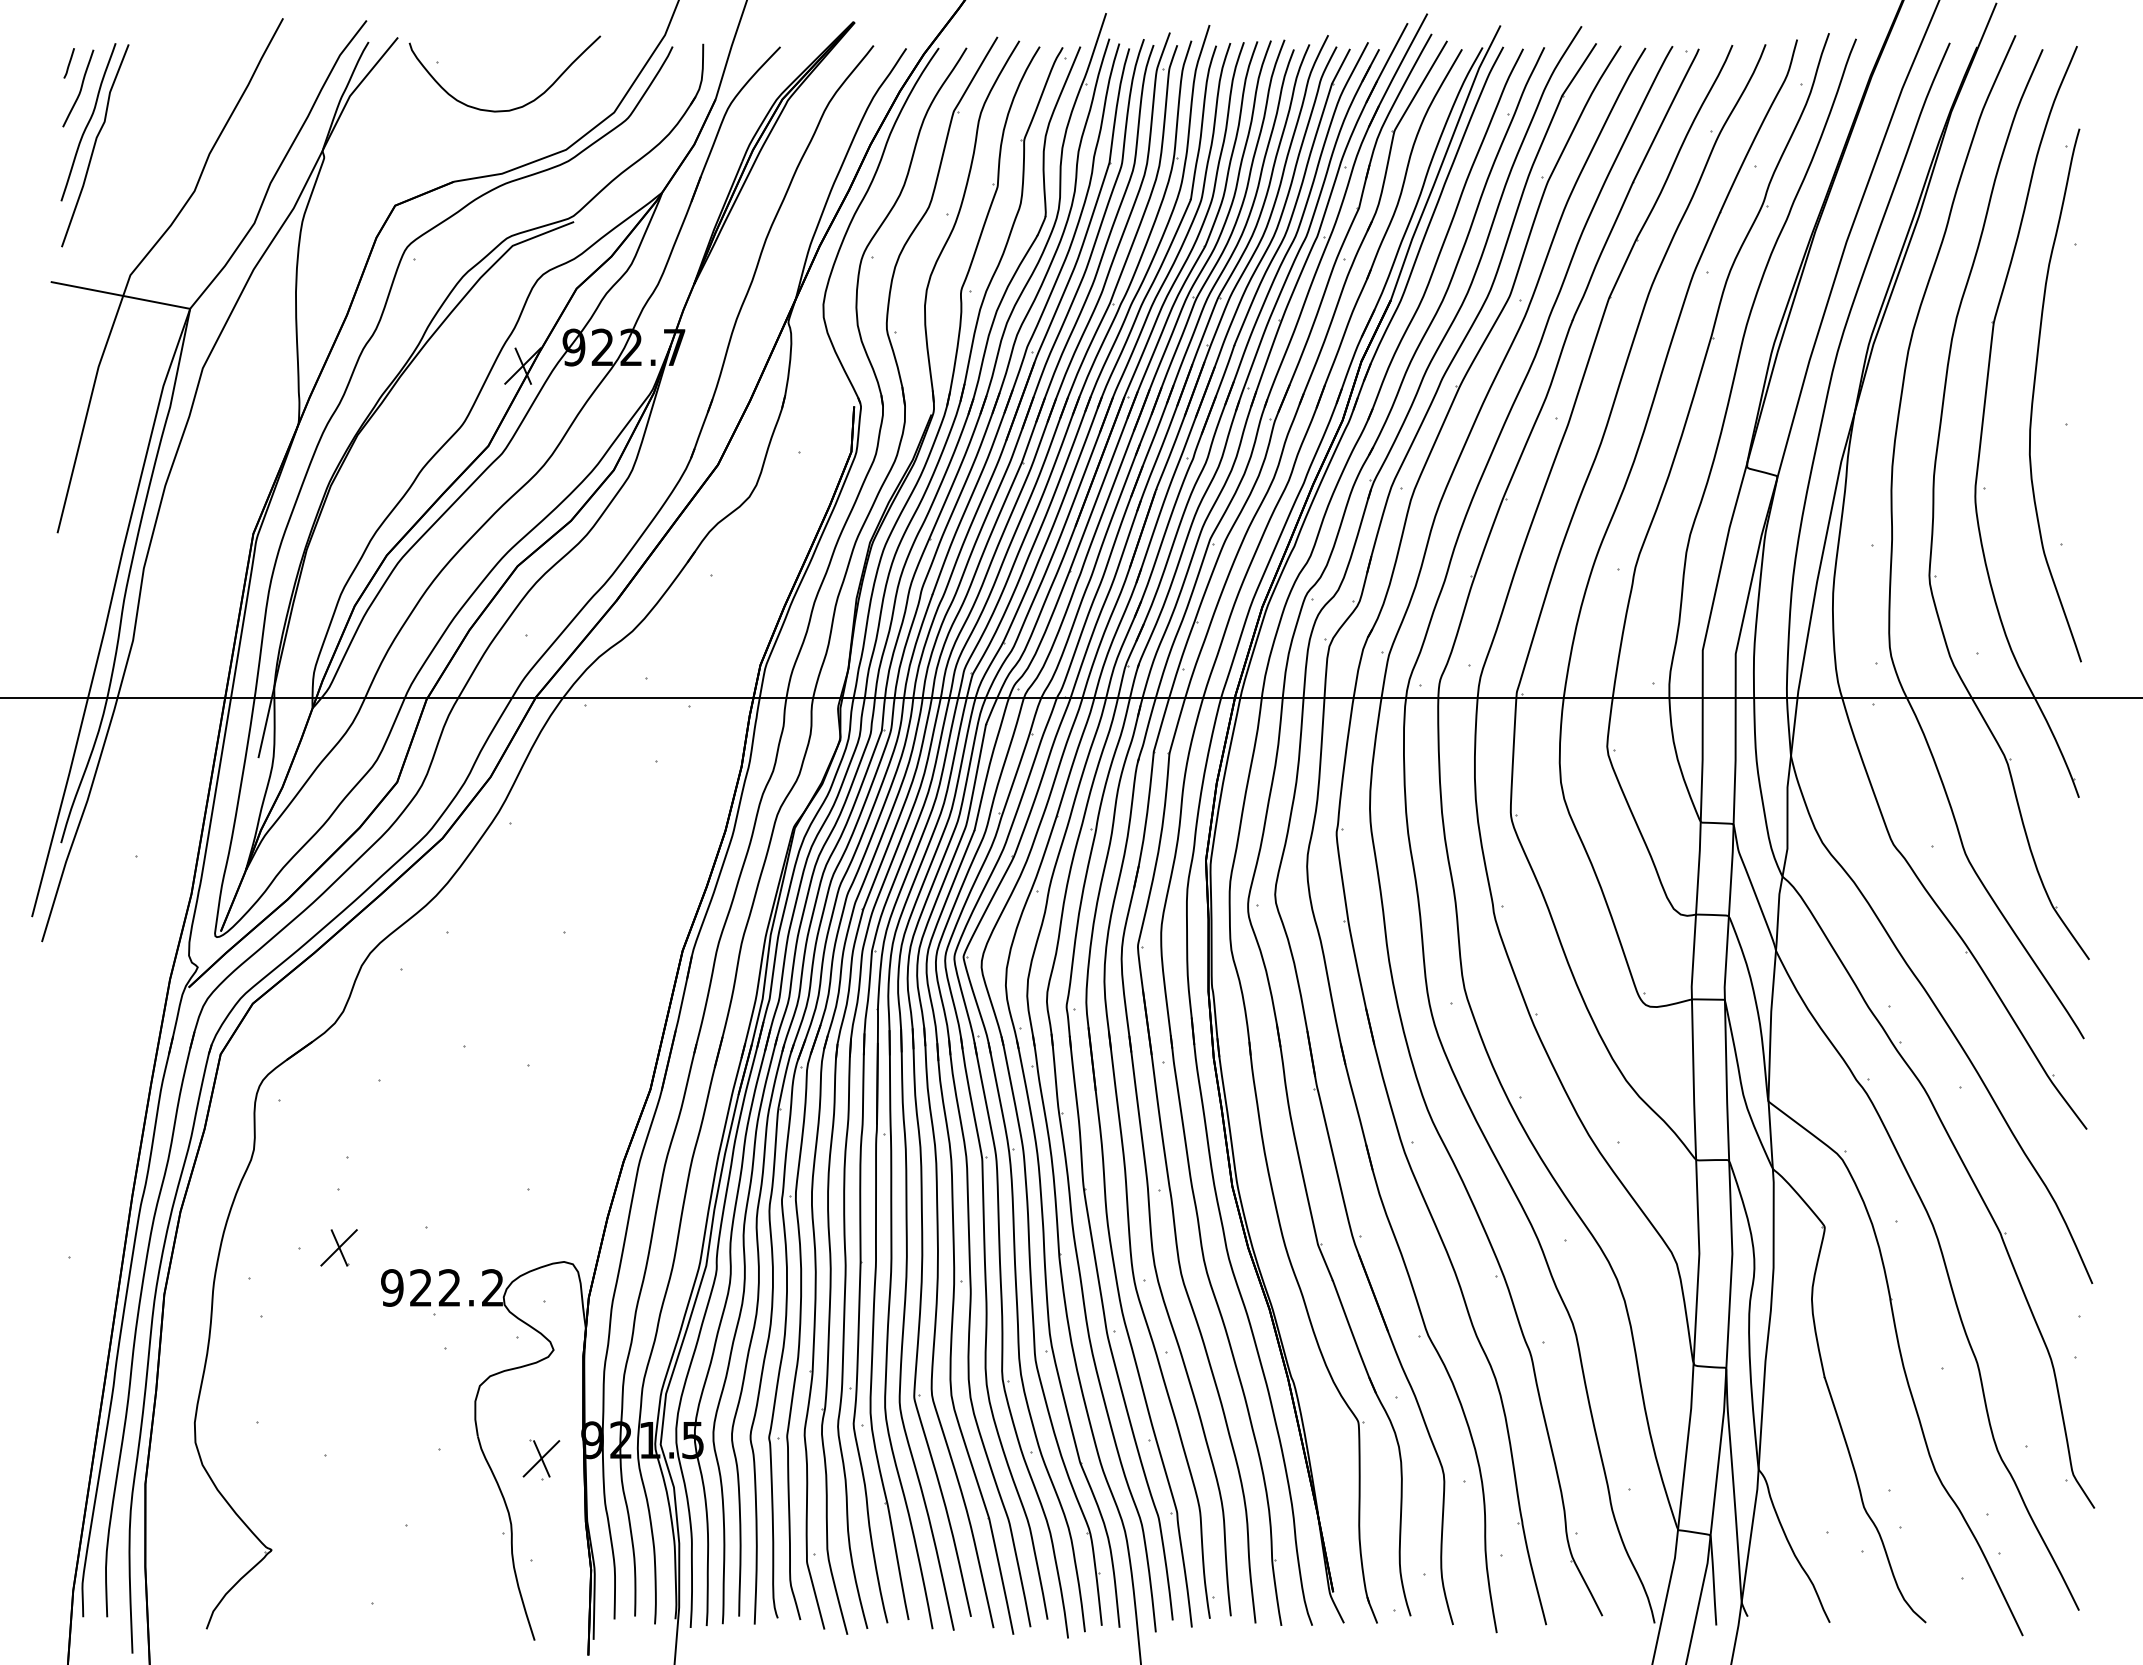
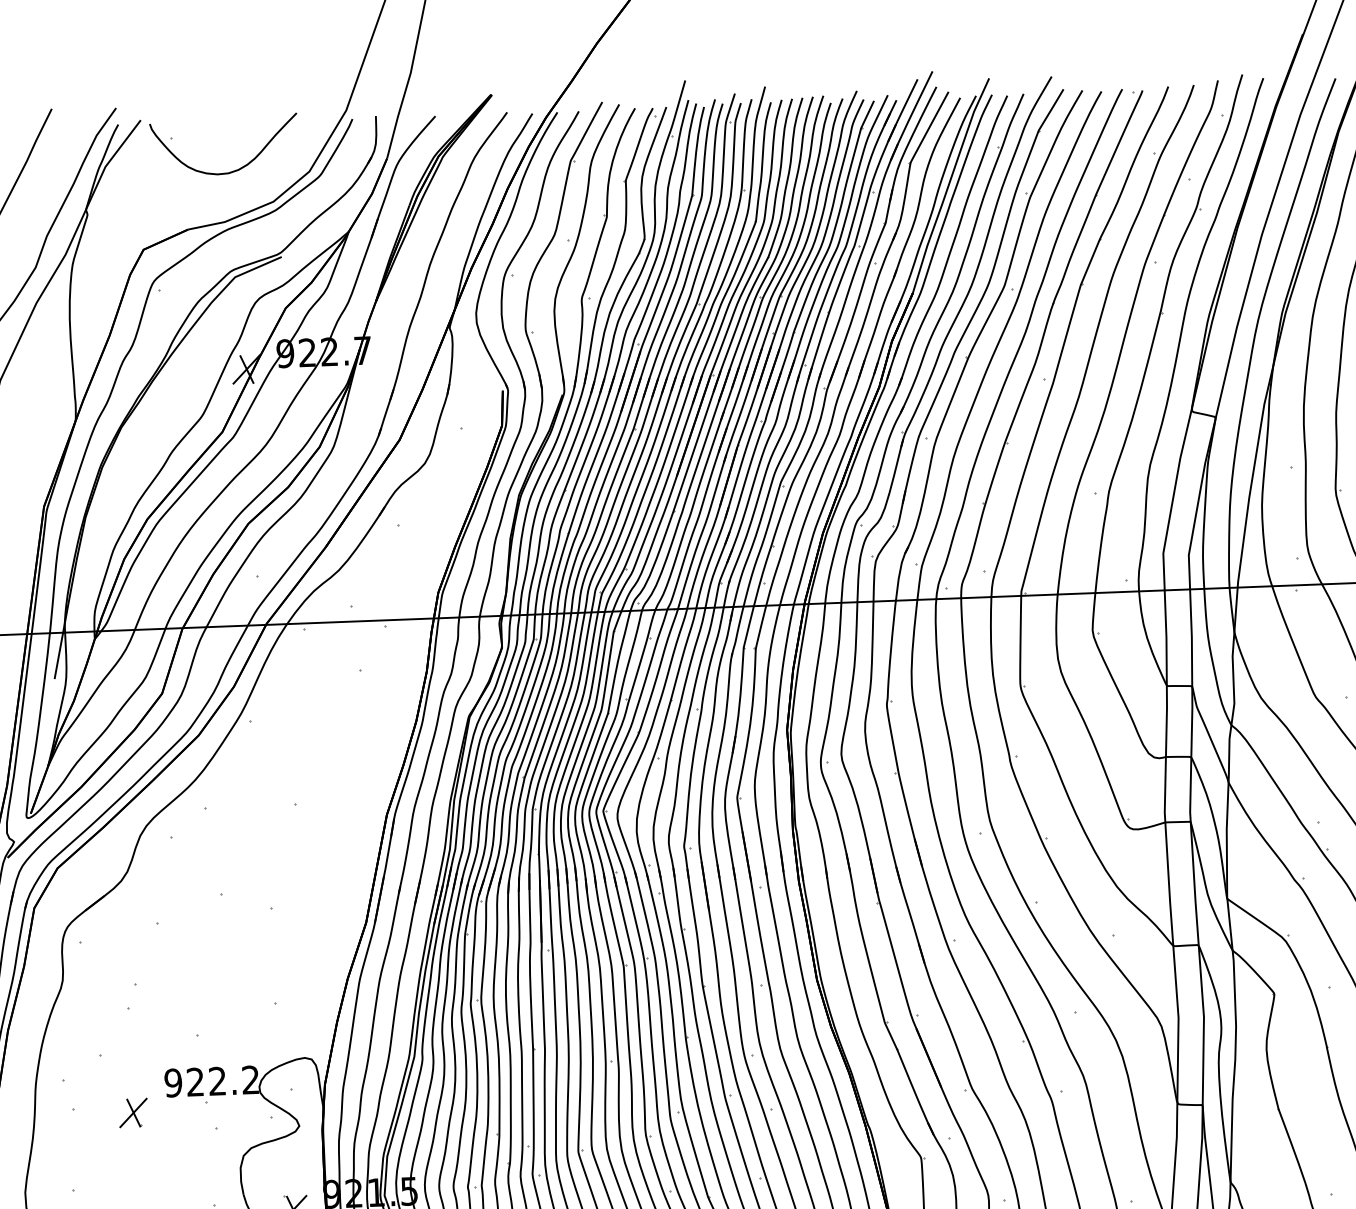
part: (338, 1247) -> (133, 1112), moved

